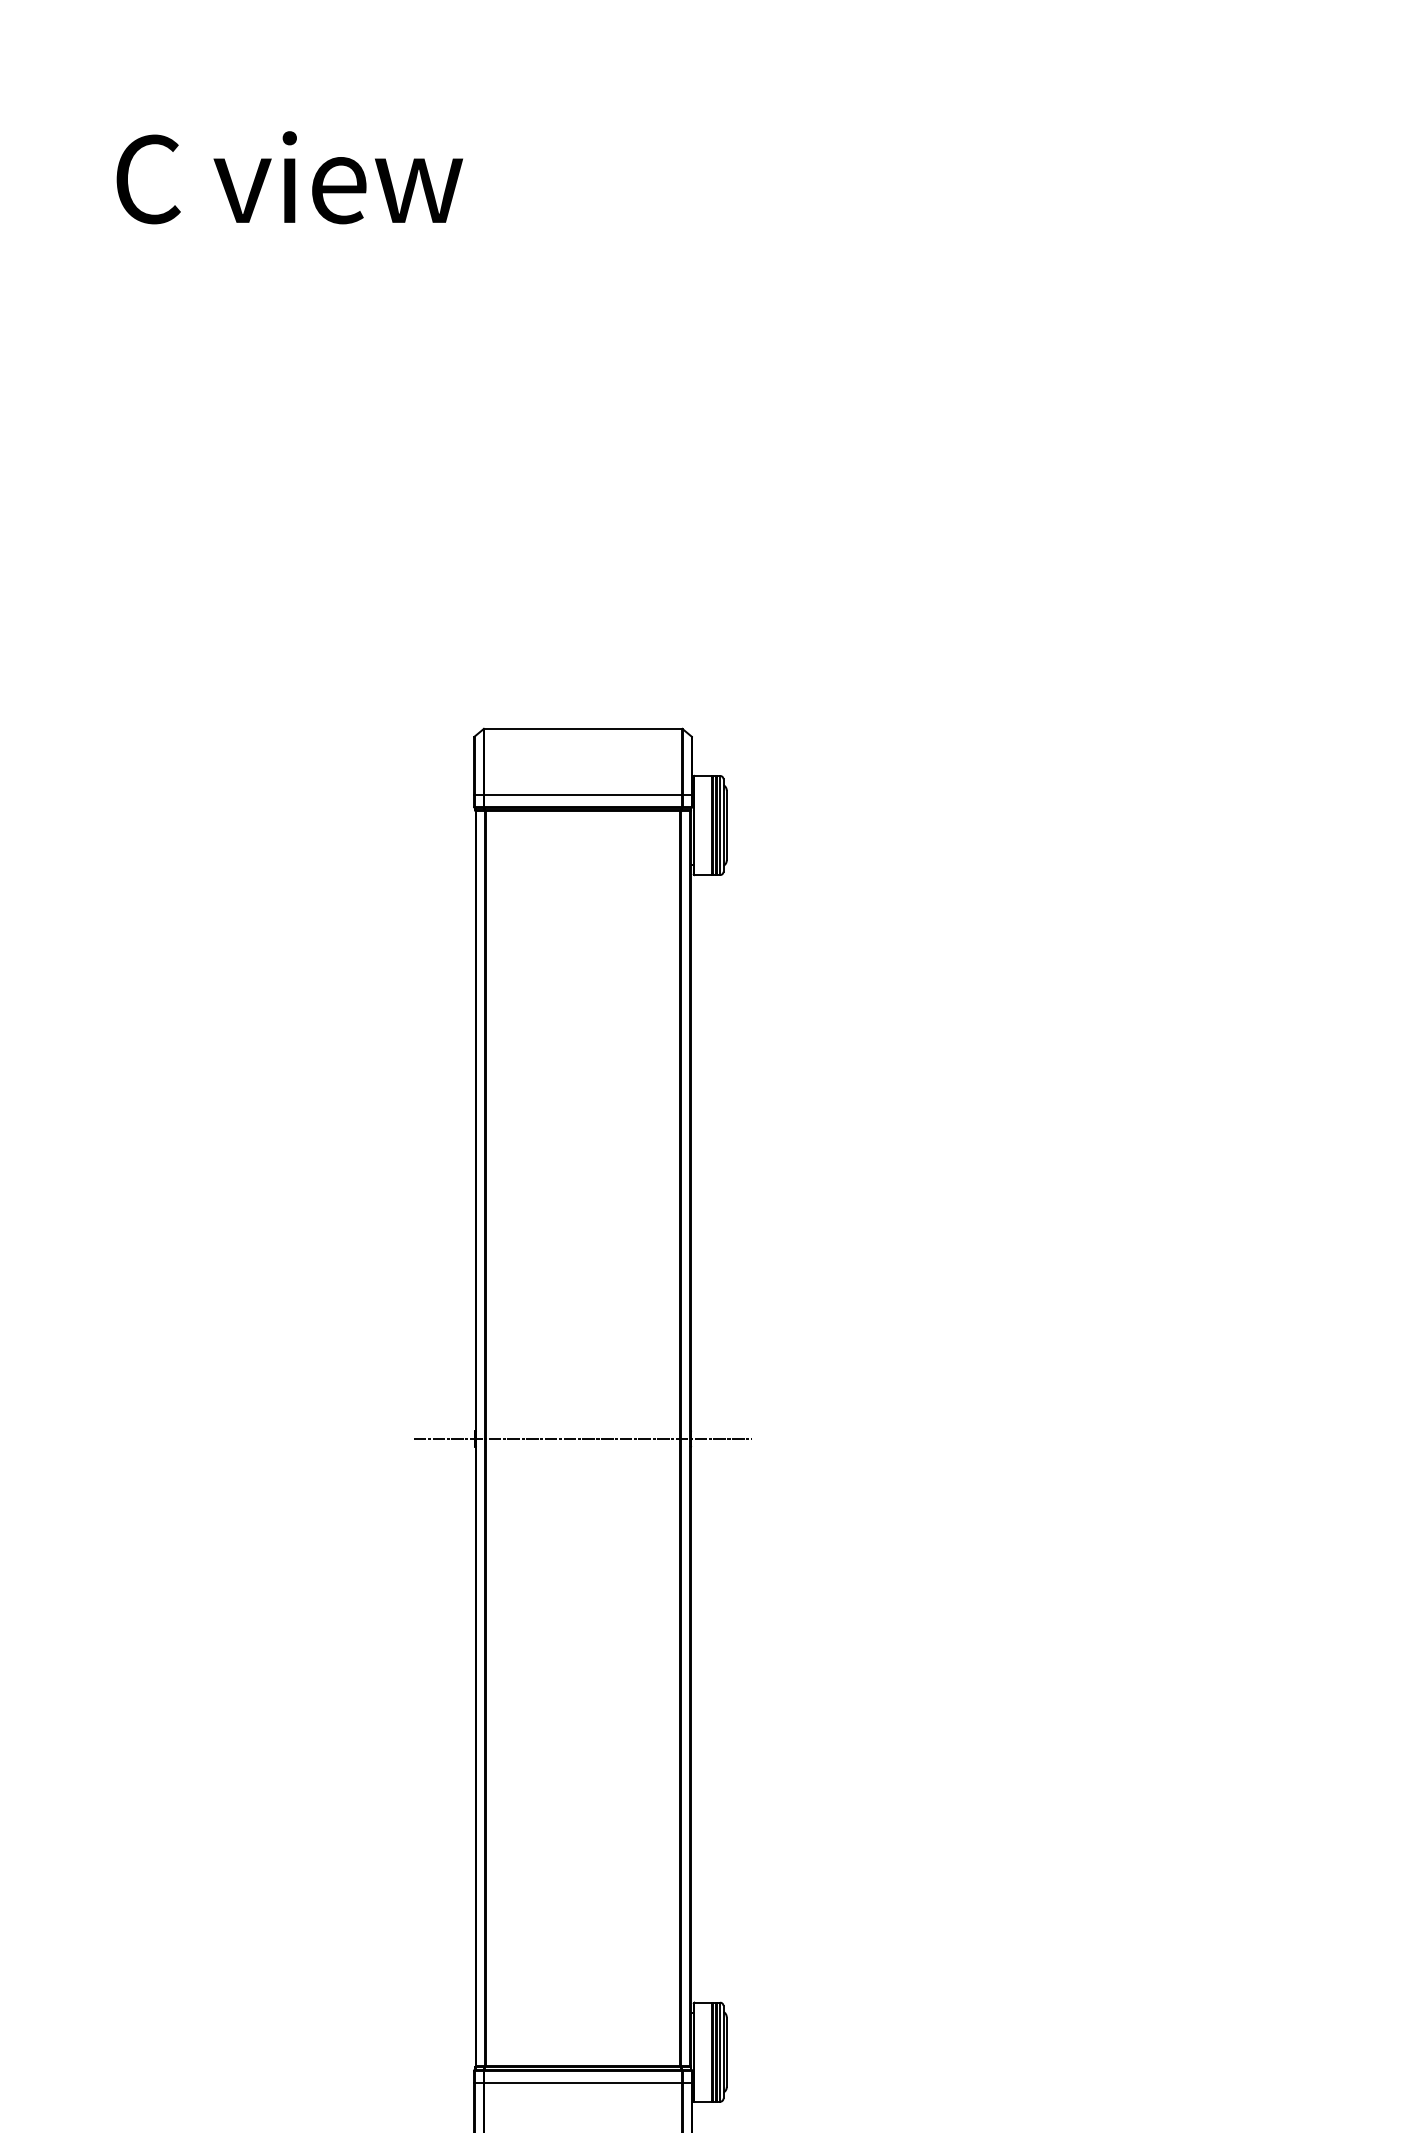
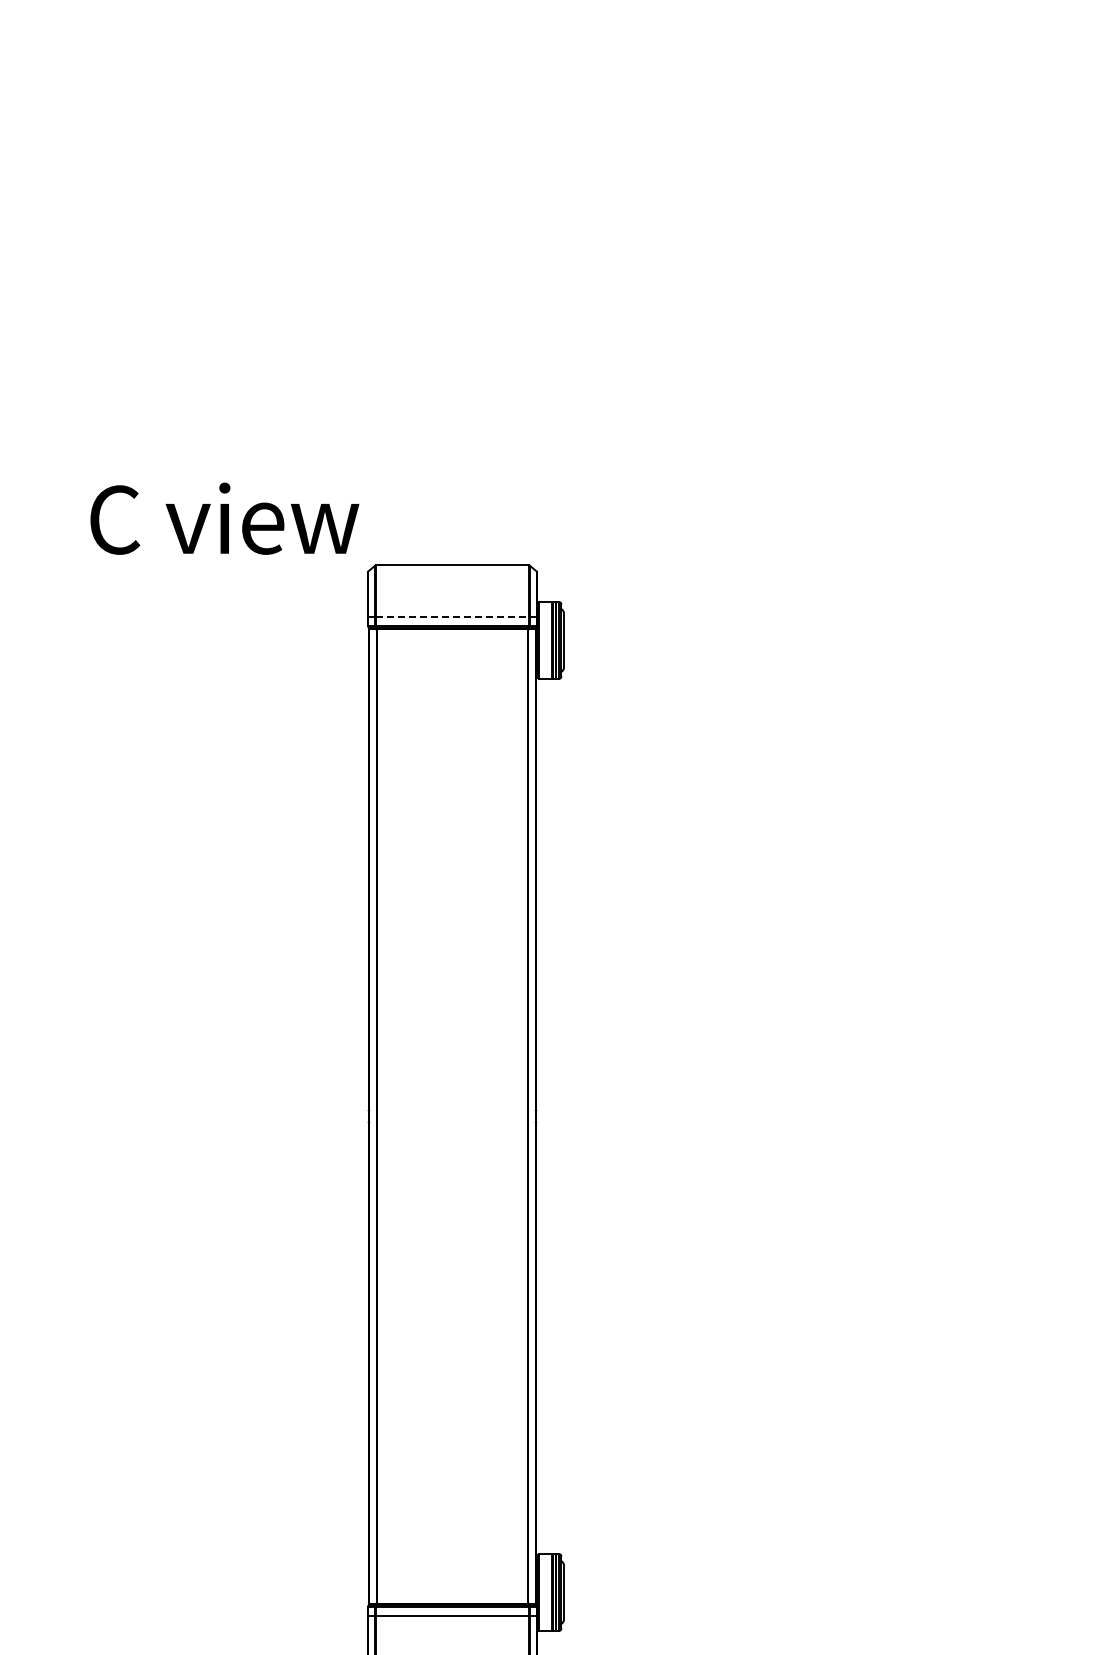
text: (289, 177) -> (224, 518), moved
line: (583, 794) -> (452, 616), solid -> dashed
line: (583, 1438) -> (452, 1116), removed

